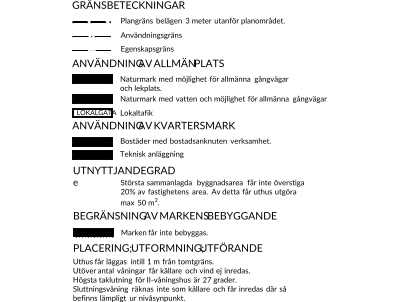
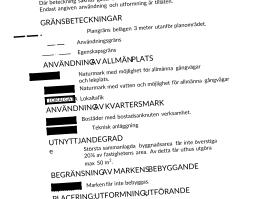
text: (202, 20) -> (146, 27), moved
line: (91, 22) -> (27, 36), moved
part: (91, 36) -> (55, 44), size x0.6
part: (92, 78) -> (44, 75), moved
text: (151, 154) -> (114, 126), moved

